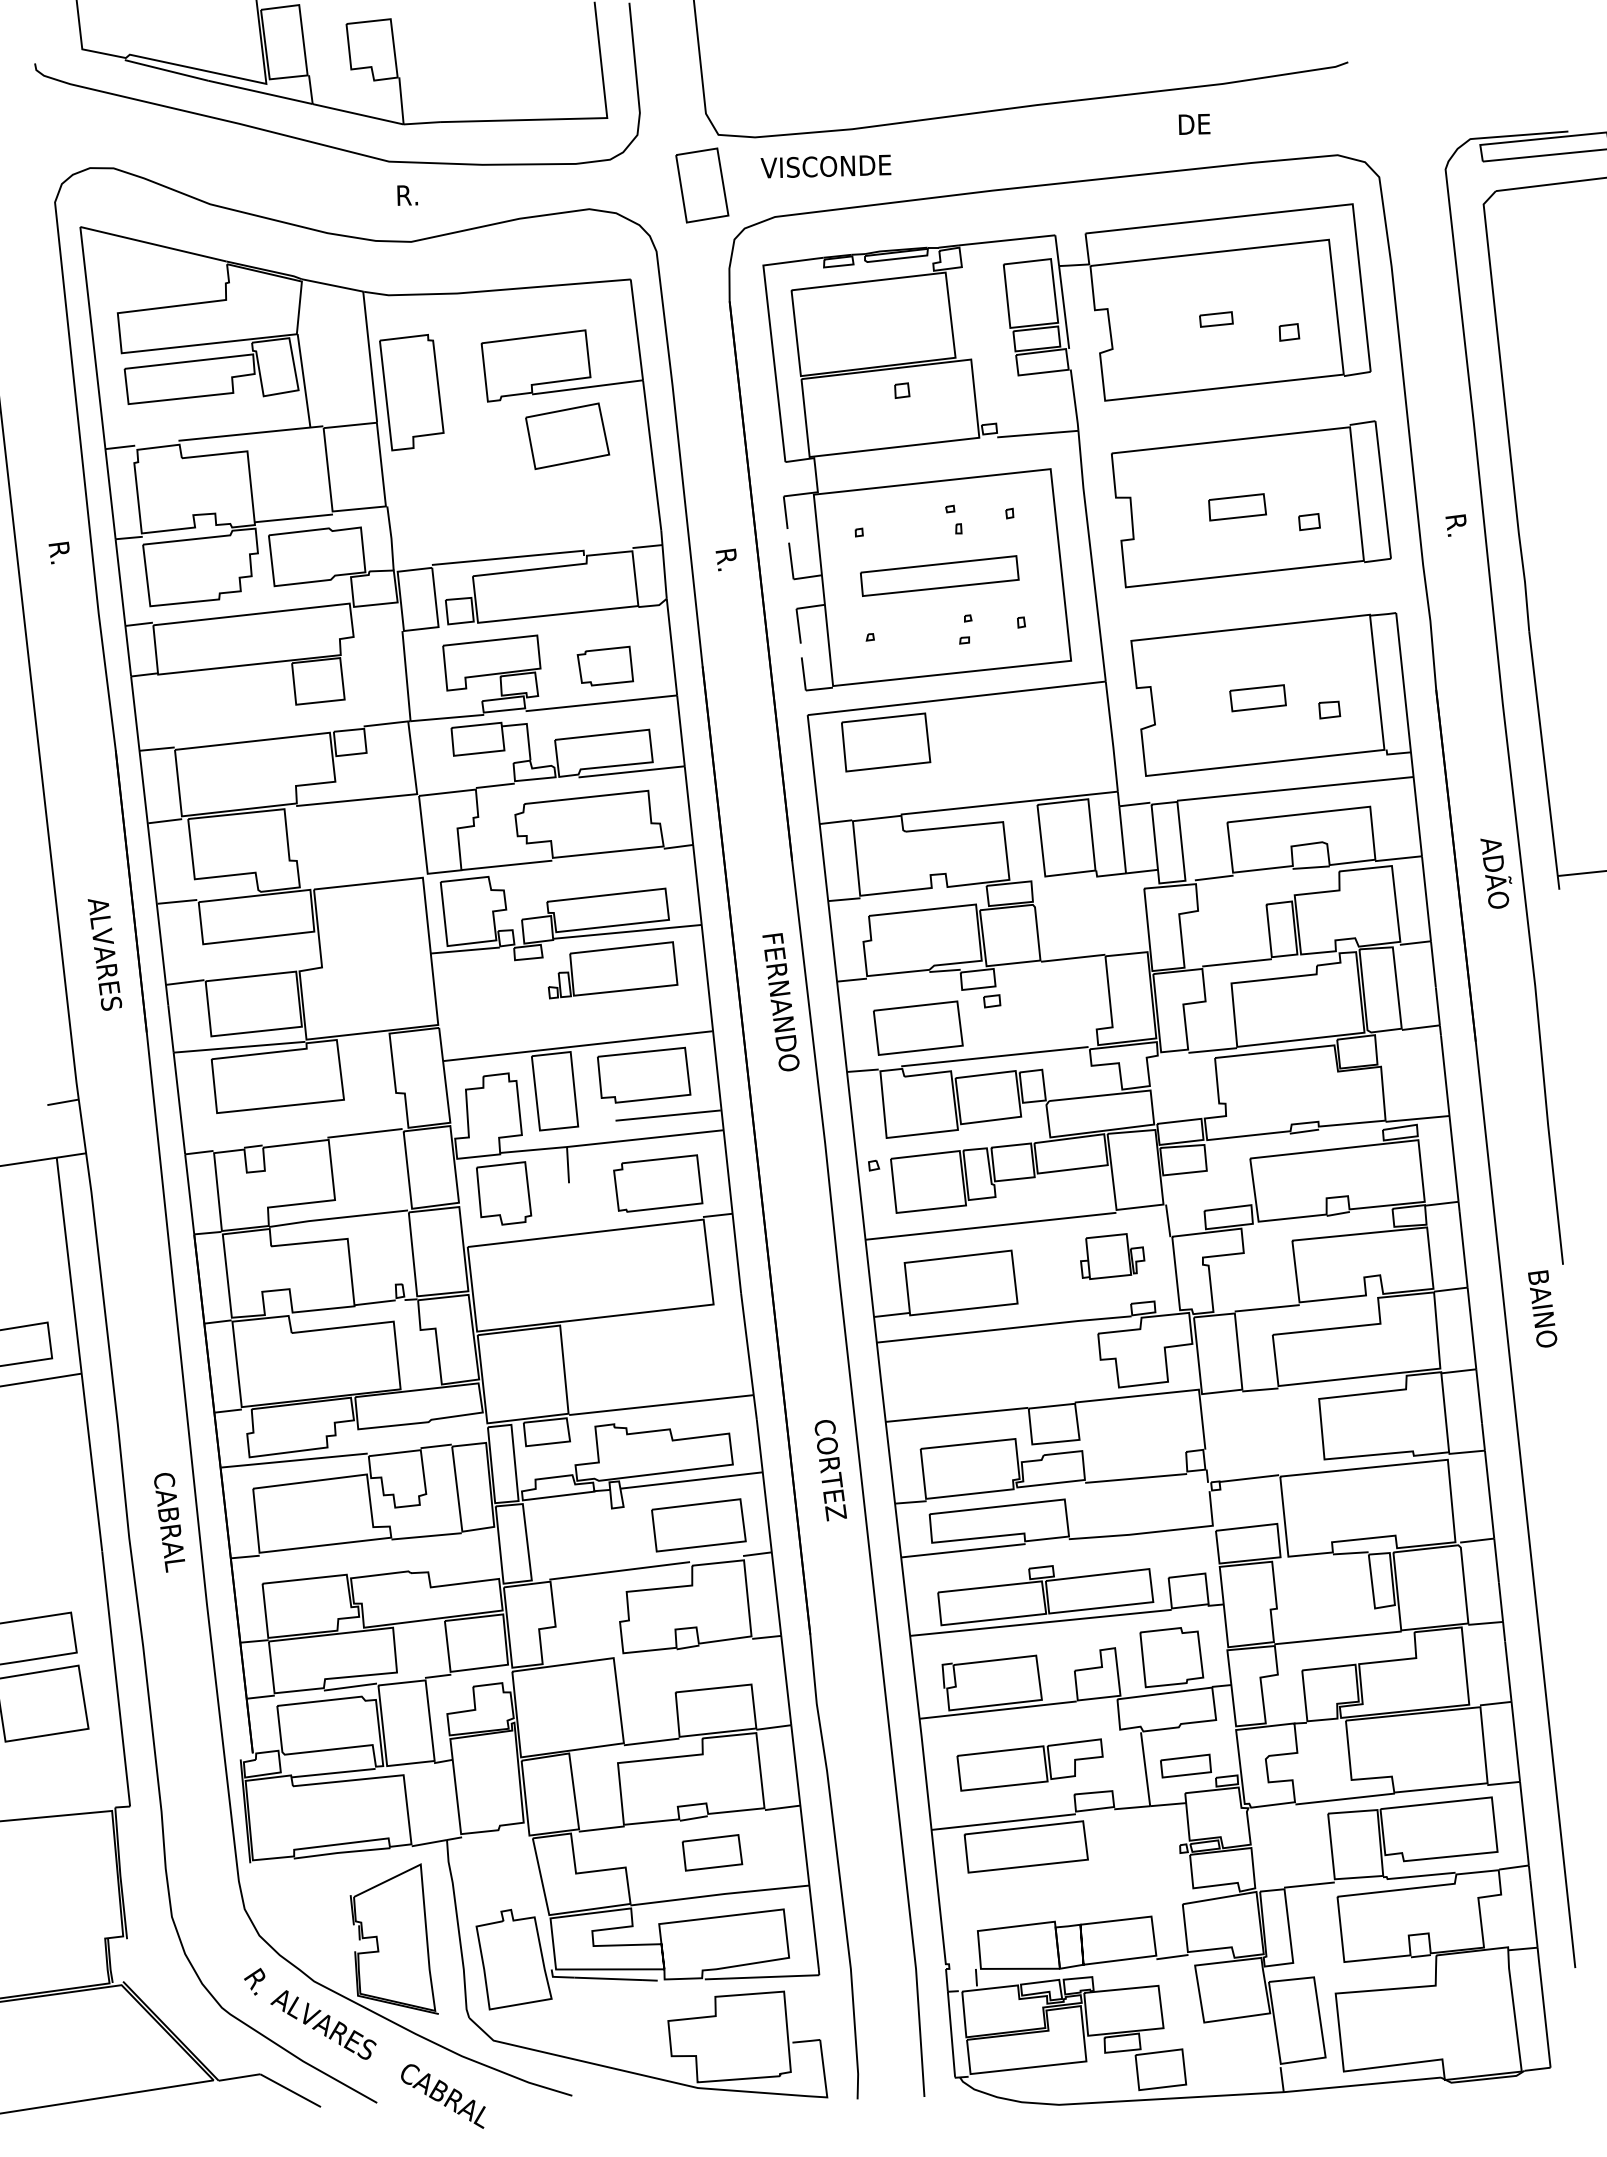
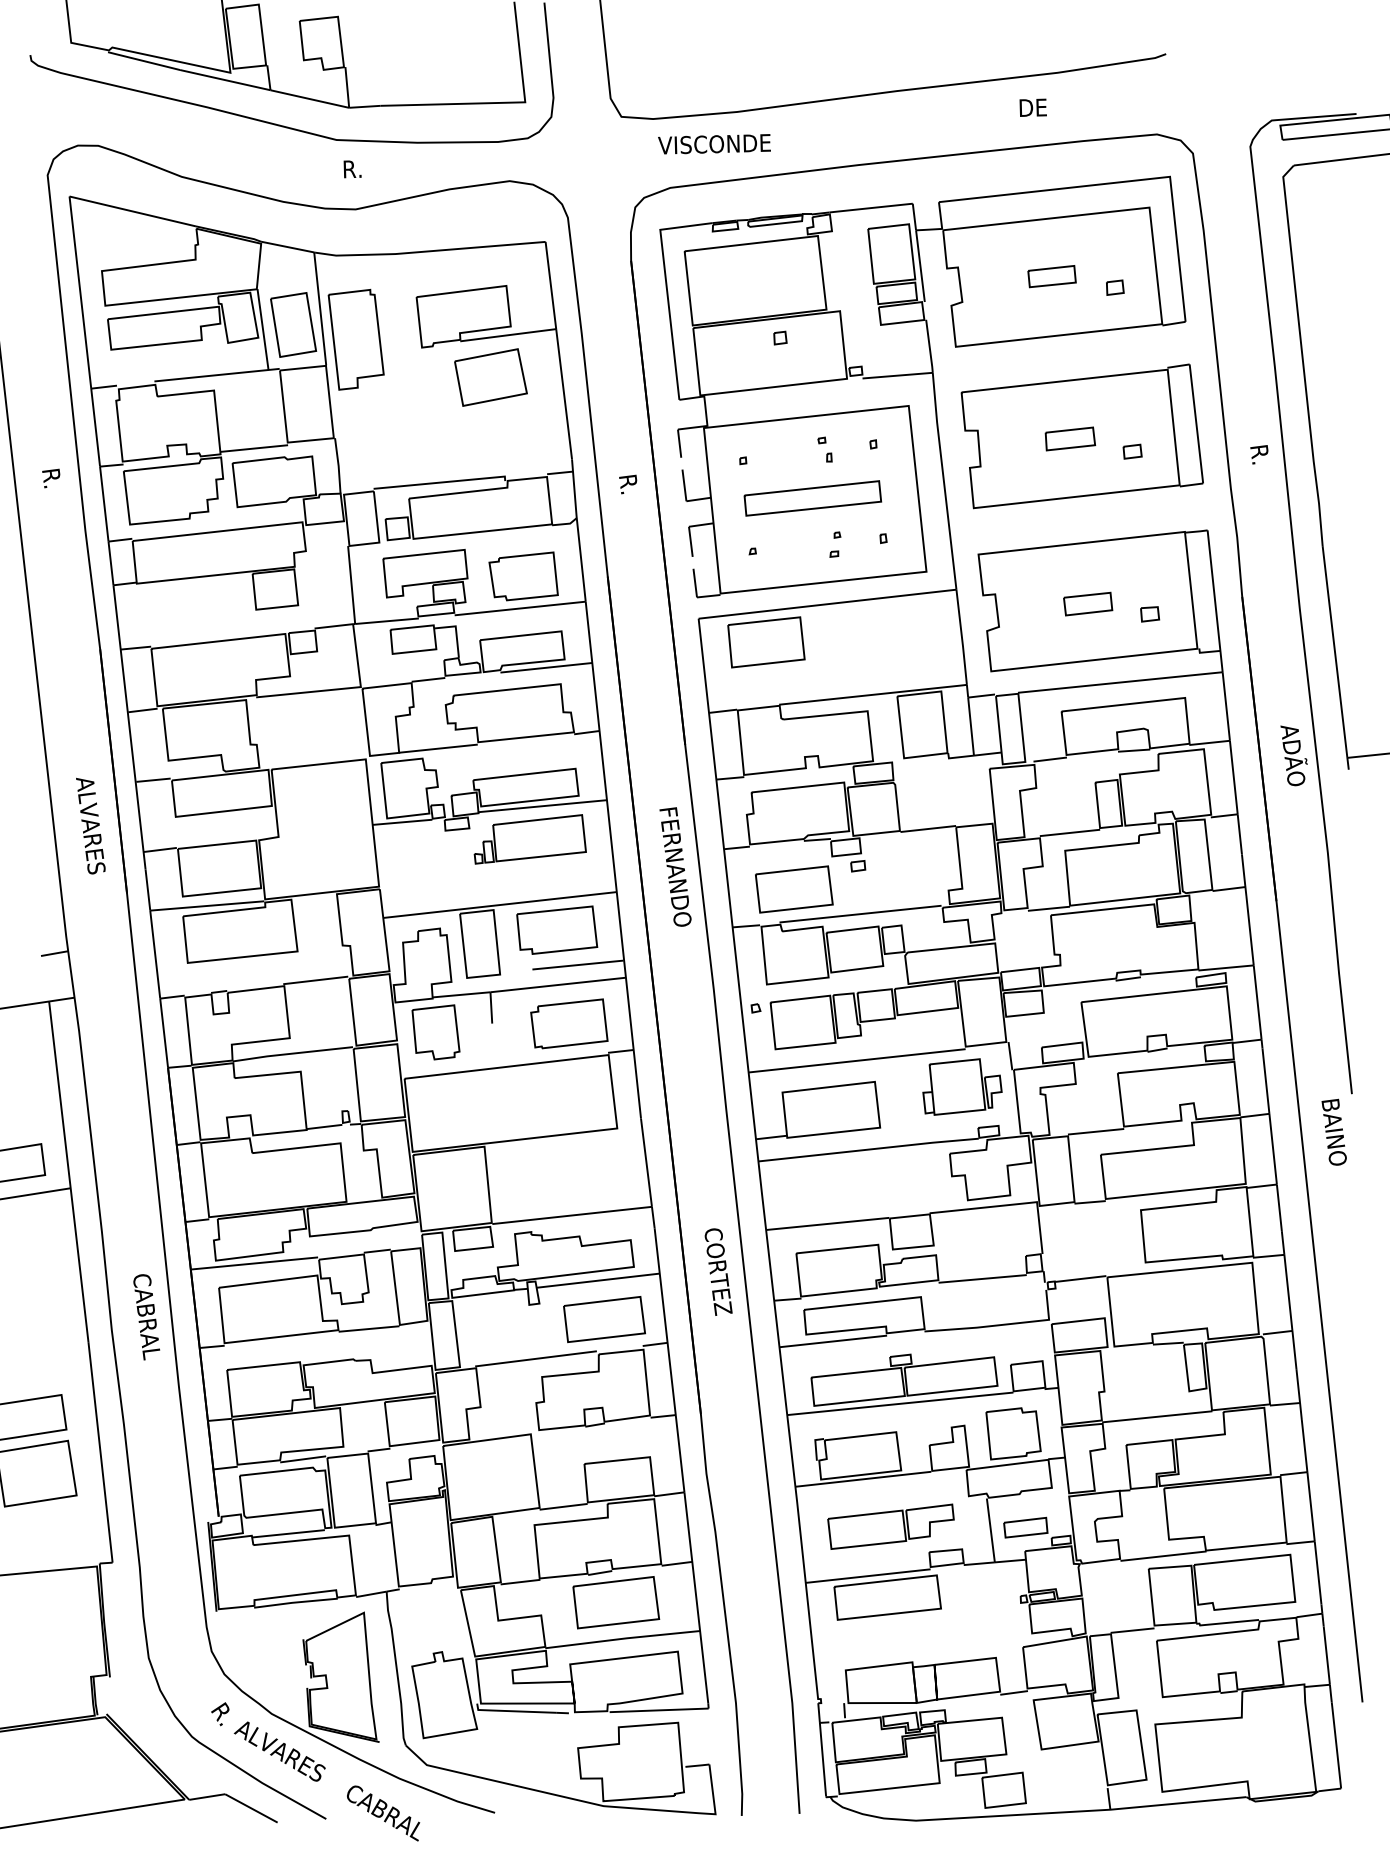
part: (702, 185) -> (293, 324), moved
part: (1216, 319) -> (1052, 276), size x1.67
part: (605, 665) -> (523, 575), size x1.43
part: (1112, 1256) -> (962, 1086), size x1.43
part: (712, 1852) -> (616, 1602), size x1.67

